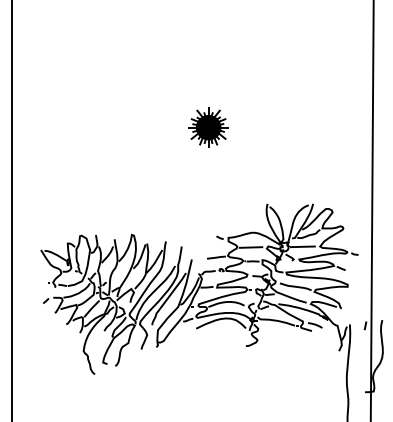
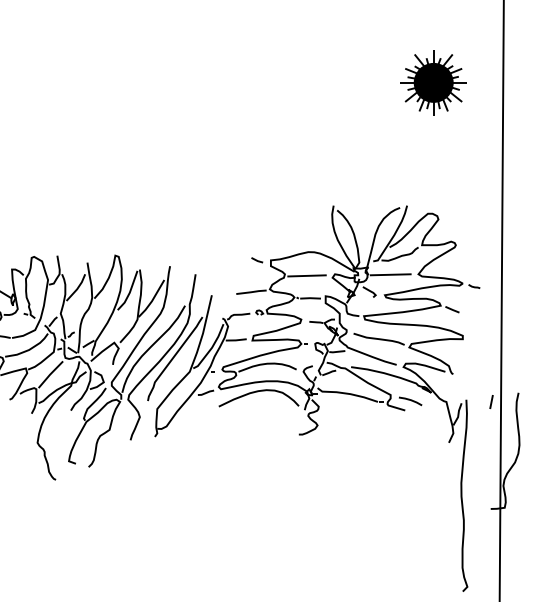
part: (208, 127) -> (433, 82), moved

